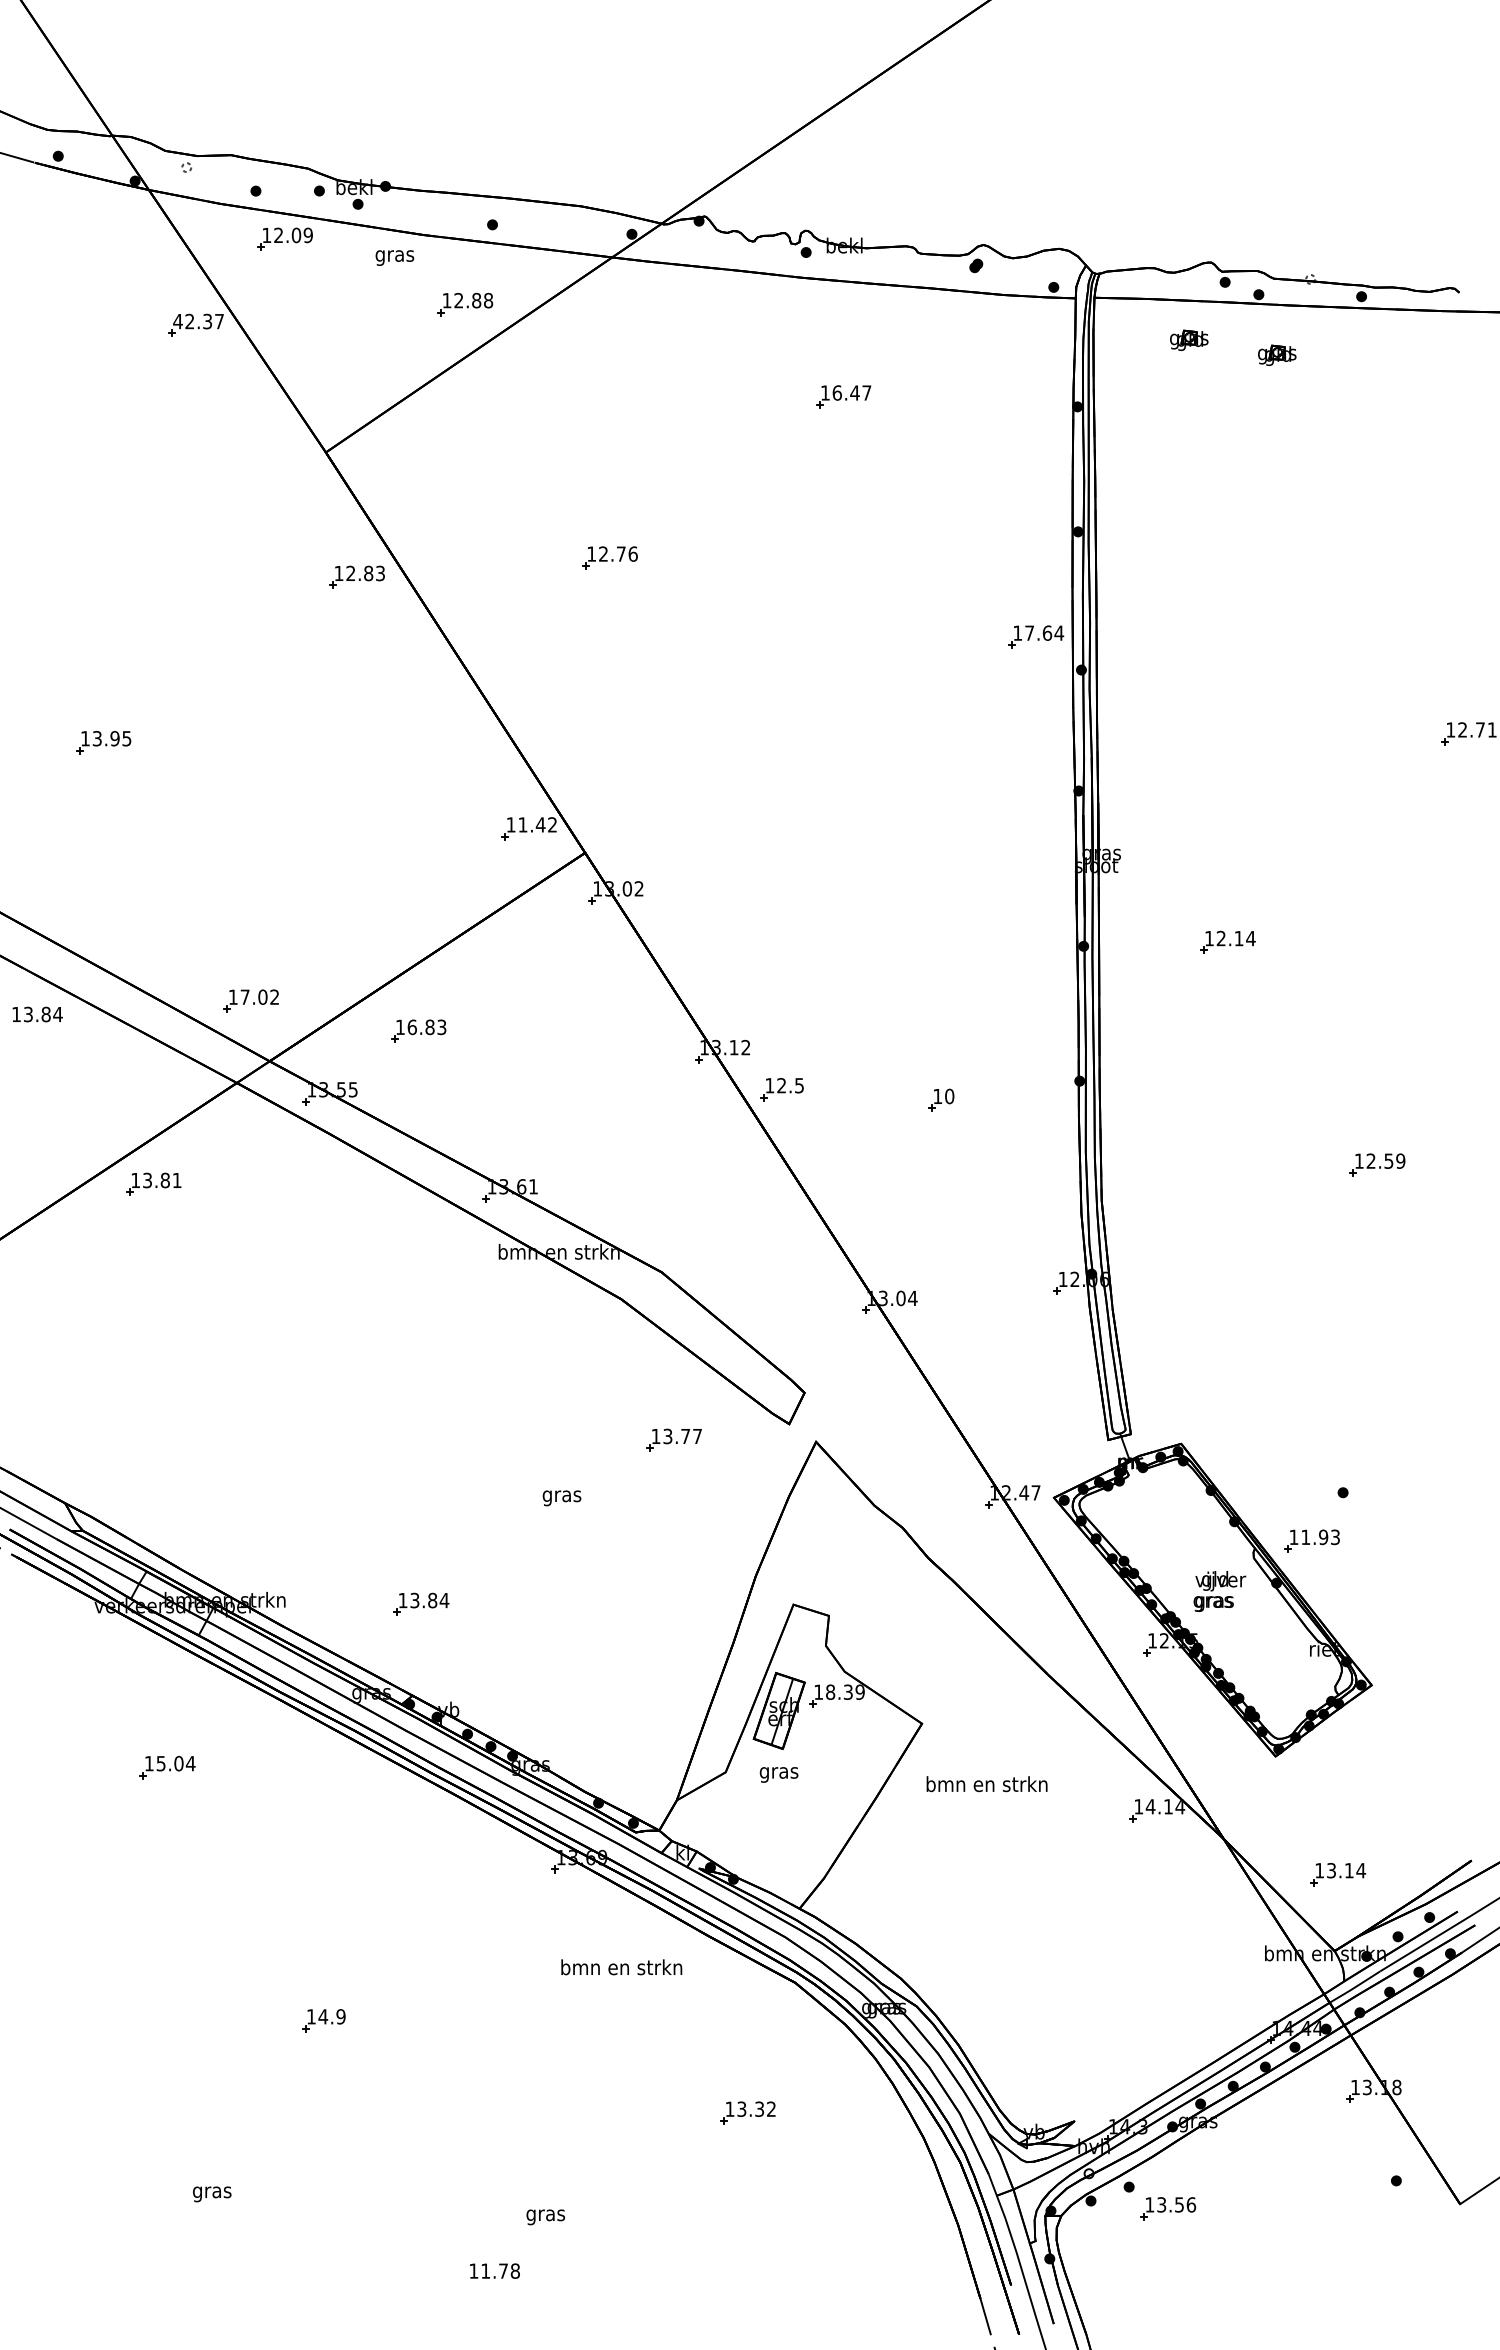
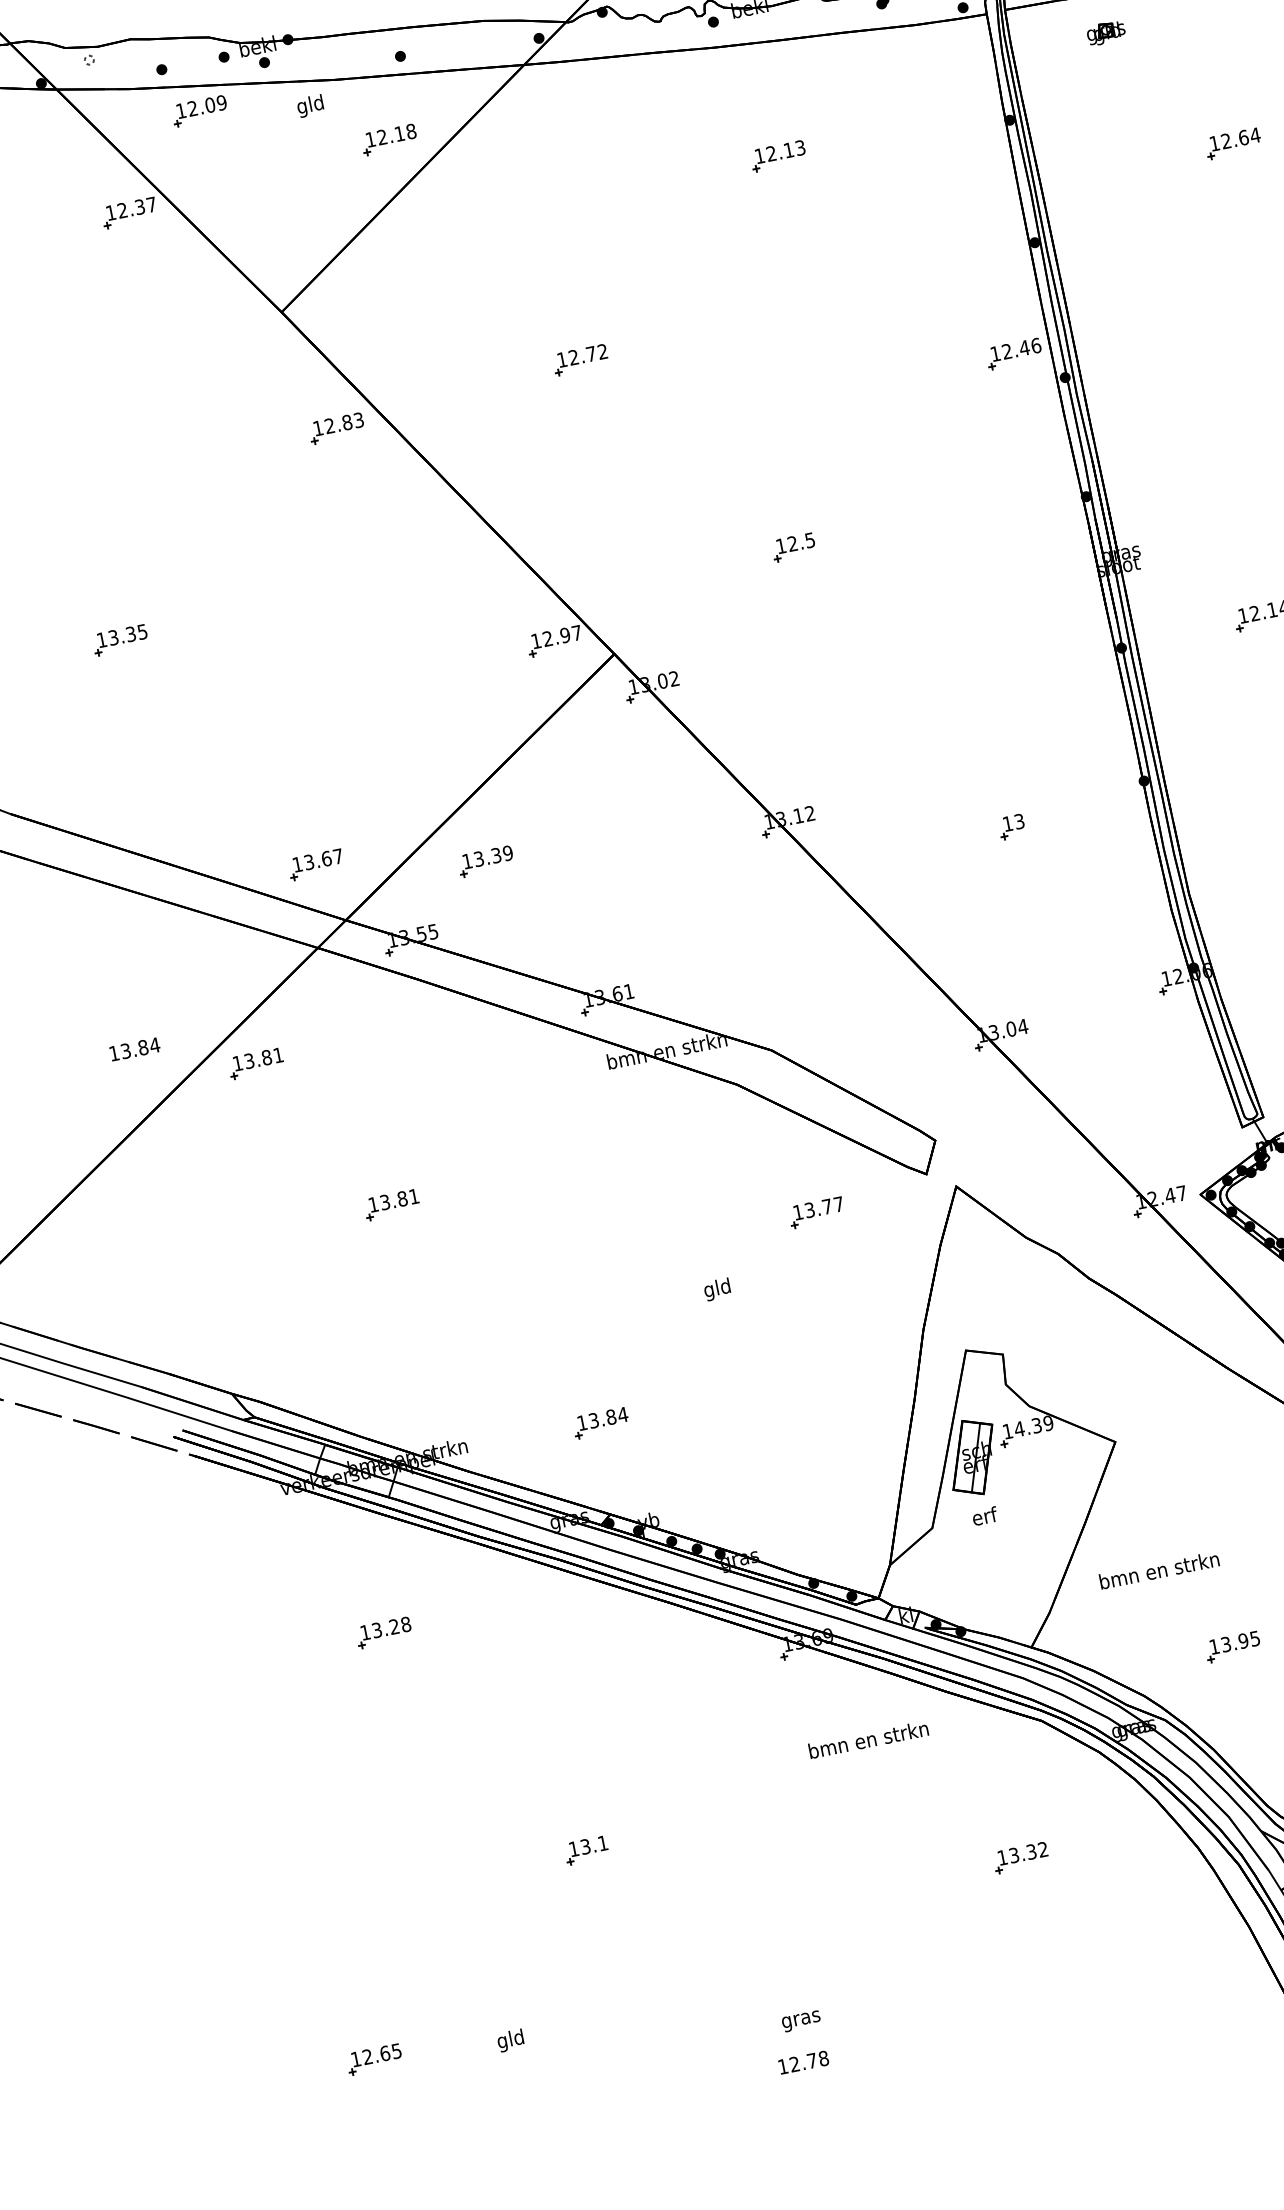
text: (394, 255) -> (310, 105), gras -> gld
text: (476, 300) -> (399, 133), 12.88 -> 12.18
text: (177, 321) -> (110, 212), 42.37 -> 12.37
part: (1277, 354) -> (1195, 29), removed
text: (851, 392) -> (785, 150), 16.47 -> 12.13
part: (1292, 473) -> (1233, 143), added
text: (632, 553) -> (602, 351), 12.76 -> 12.72
text: (1044, 632) -> (1021, 348), 17.64 -> 12.46
text: (114, 738) -> (130, 634), 13.95 -> 13.35
text: (537, 824) -> (562, 635), 11.42 -> 12.97
text: (259, 996) -> (323, 858), 17.02 -> 13.67
text: (37, 1014) -> (134, 1049), moved
text: (426, 1027) -> (492, 856), 16.83 -> 13.39
part: (781, 1089) -> (793, 547), moved
text: (949, 1096) -> (1019, 821), 10 -> 13
part: (258, 1349) -> (391, 1205), added
text: (561, 1496) -> (717, 1289), gras -> gld
text: (830, 1691) -> (1019, 1428), 18.39 -> 14.39
text: (176, 1763) -> (392, 1627), 15.04 -> 13.28
text: (778, 1772) -> (984, 1518), gras -> erf
text: (986, 1784) -> (1158, 1570), moved
part: (996, 1947) -> (1232, 1646), added
text: (331, 2016) -> (593, 1844), 14.9 -> 13.1
part: (74, 2183) -> (374, 2059), added
text: (212, 2192) -> (511, 2040), gras -> gld
text: (545, 2217) -> (801, 2021), moved
text: (485, 2270) -> (794, 2063), 11.78 -> 12.78

